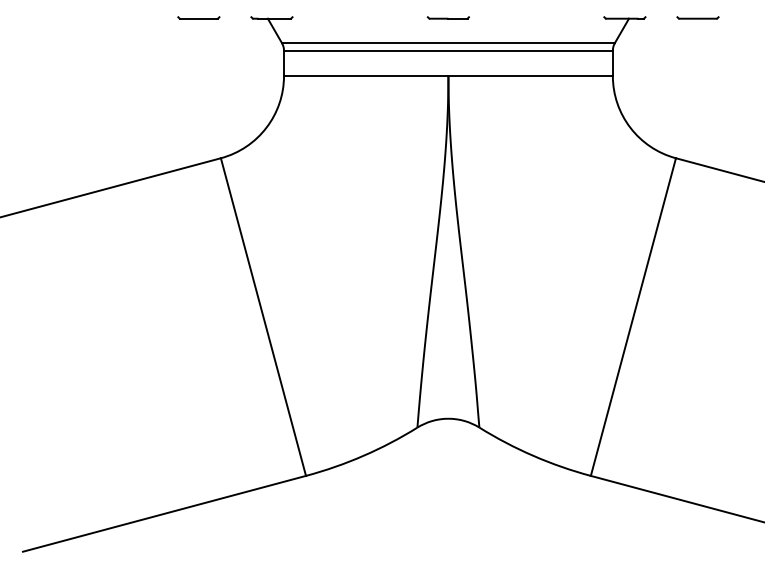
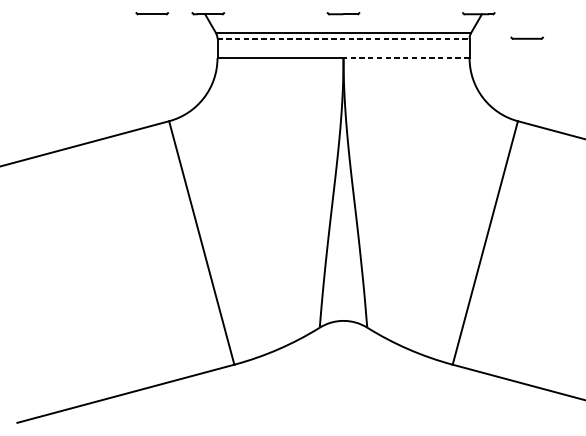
line: (697, 17) -> (526, 37), moved
line: (448, 50) -> (343, 38), solid -> dashed
line: (530, 76) -> (406, 58), solid -> dashed

